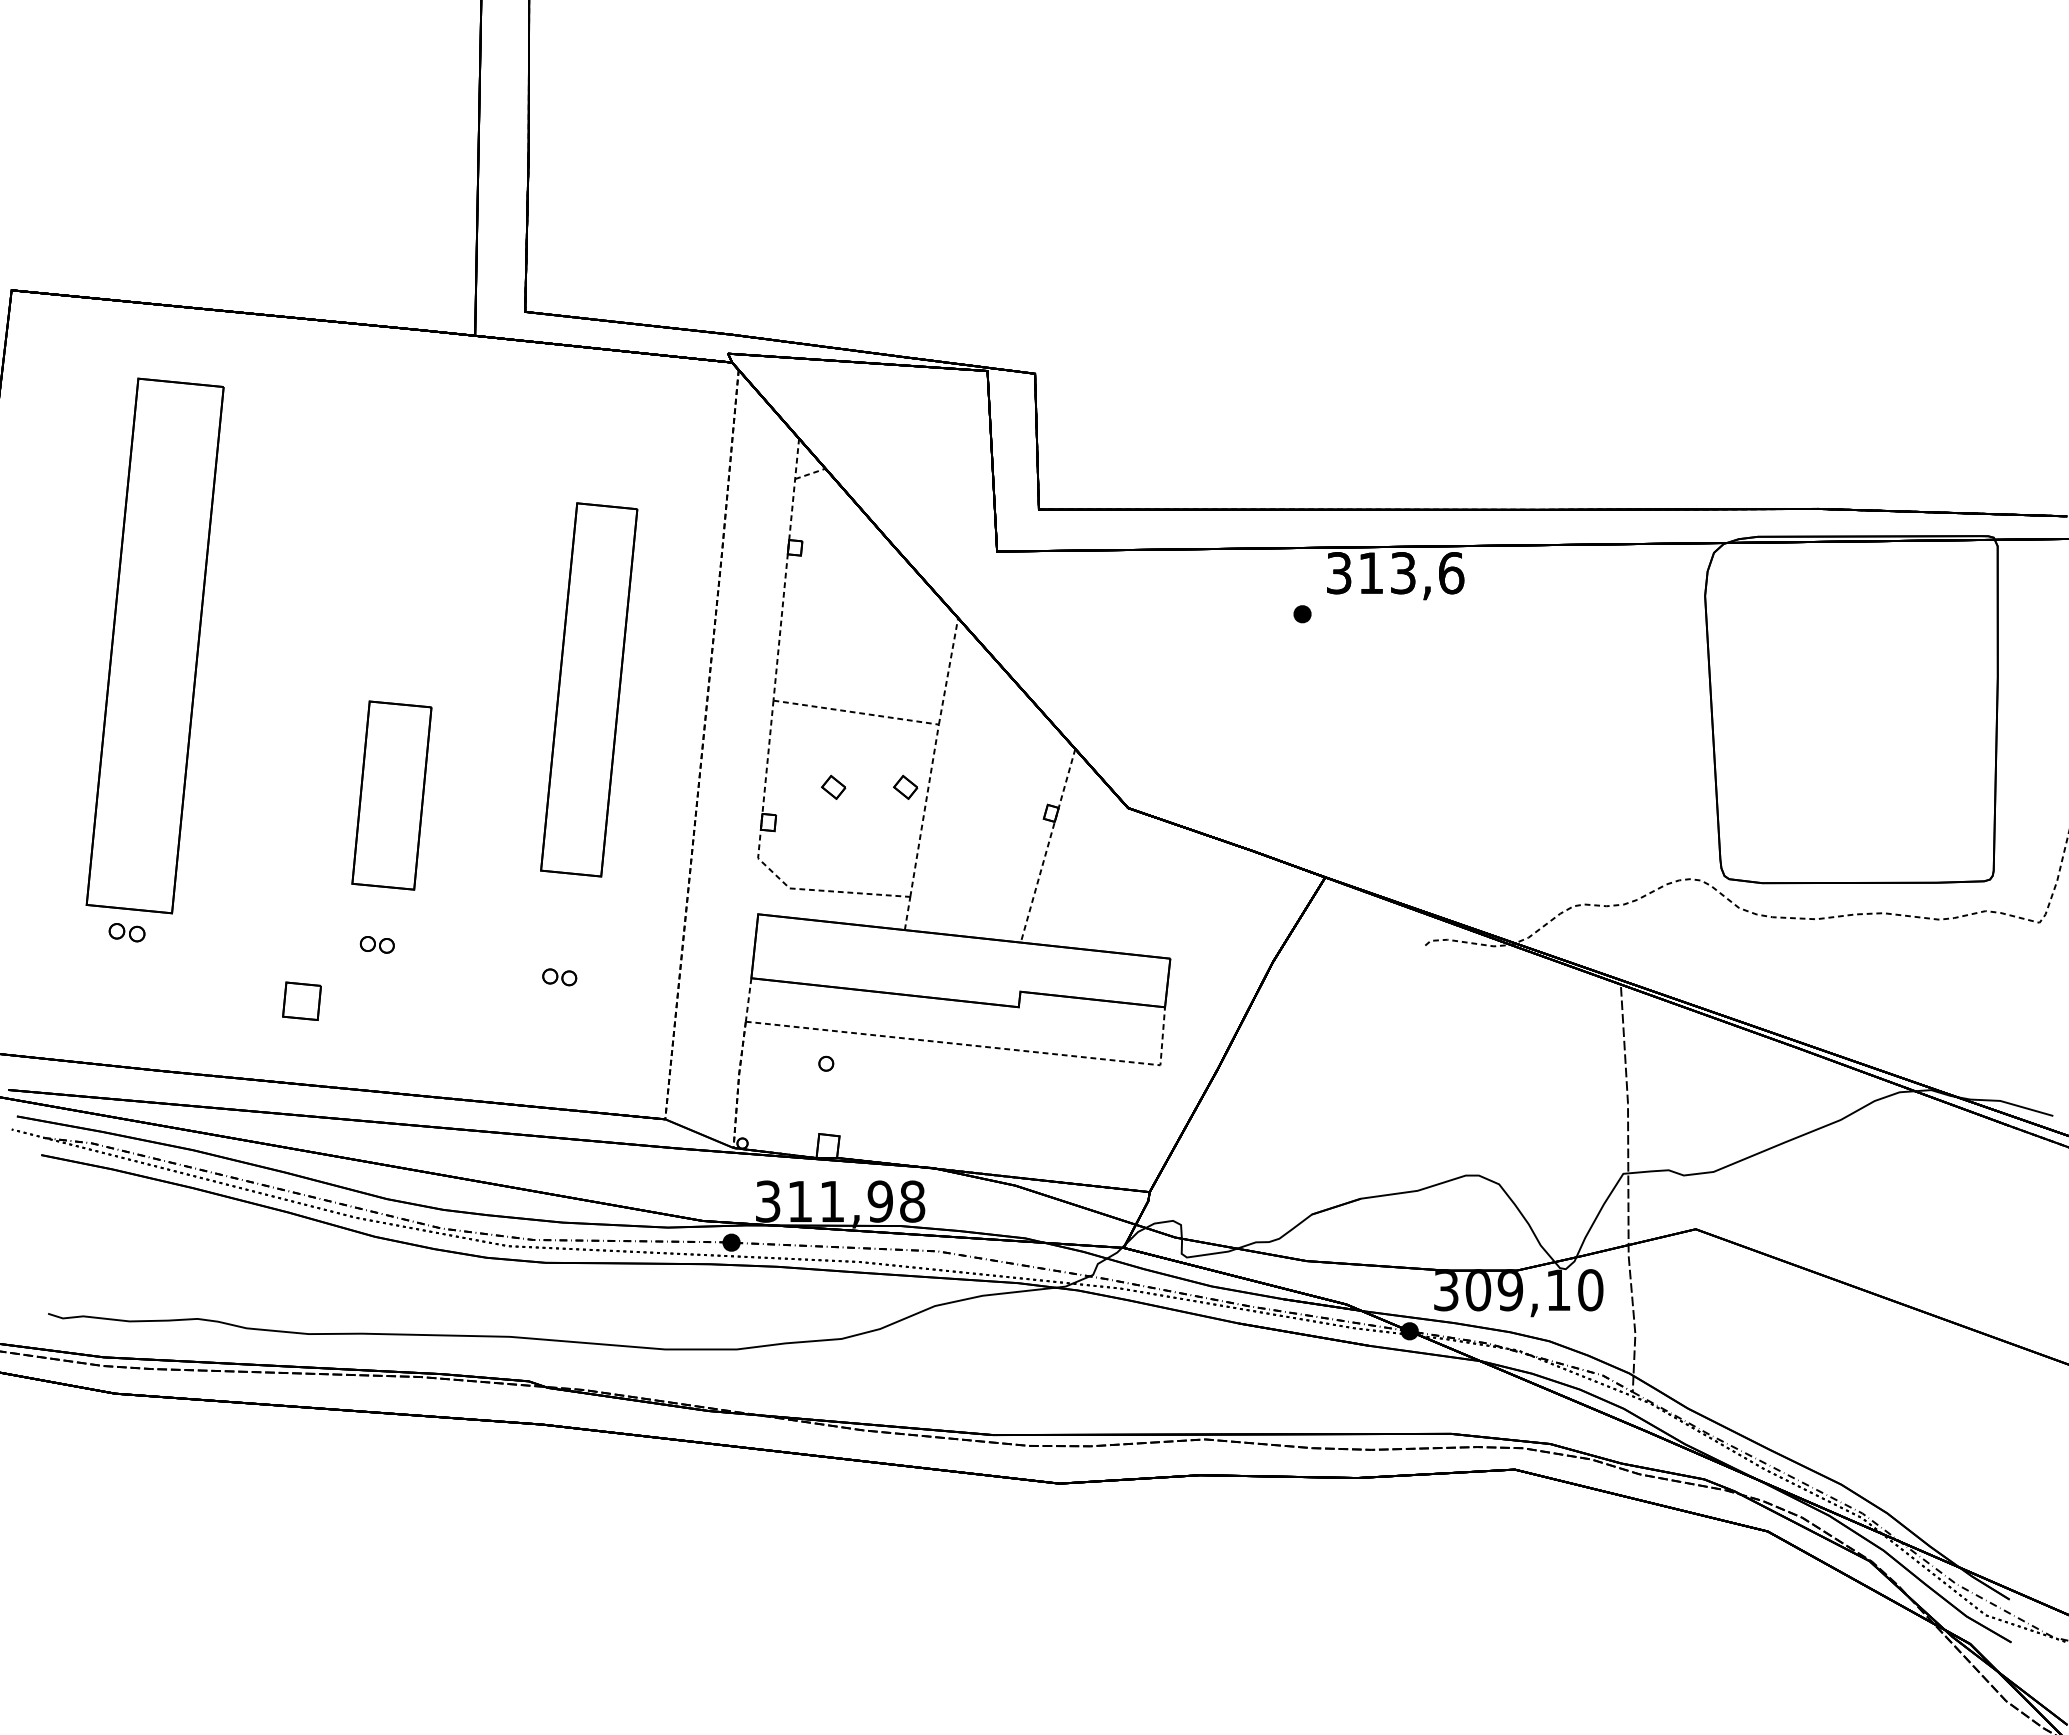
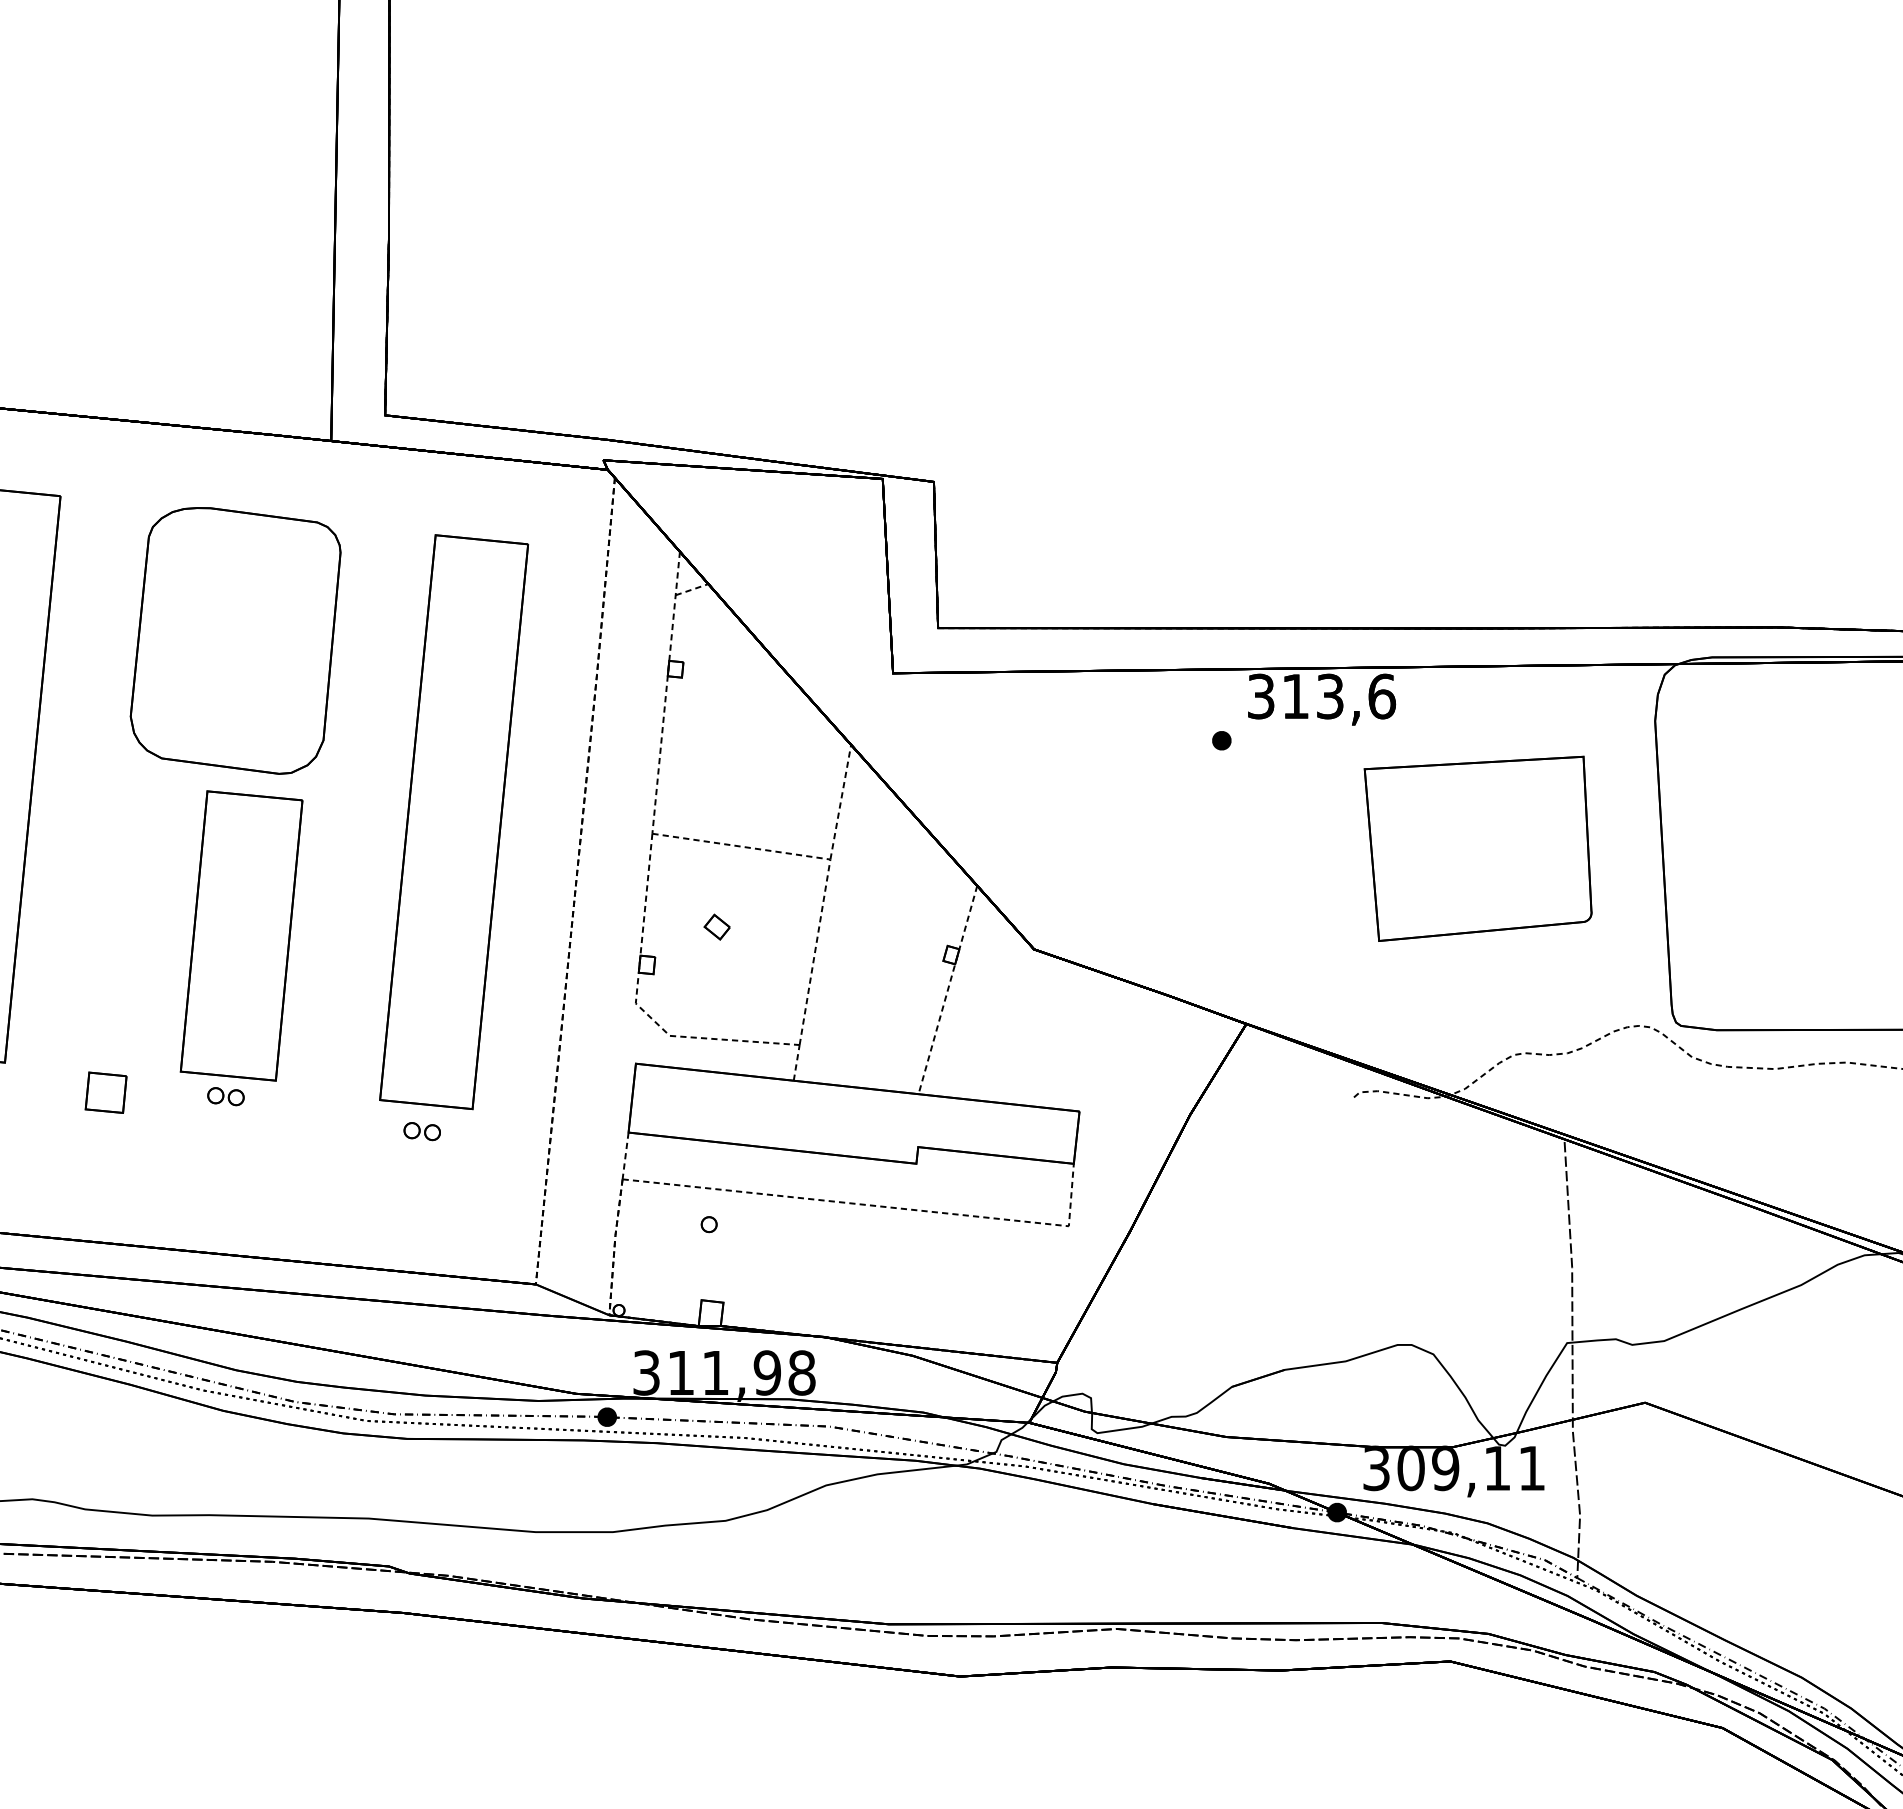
part: (386, 521) -> (235, 640), added
part: (588, 689) -> (453, 821), size x1.43
part: (1540, 714) -> (1477, 848), added
part: (905, 786) -> (794, 926), removed
part: (391, 795) -> (241, 935), size x1.43
part: (301, 1000) -> (105, 1091), moved
text: (1590, 1290) -> (1531, 1468), 309,10 -> 309,11

